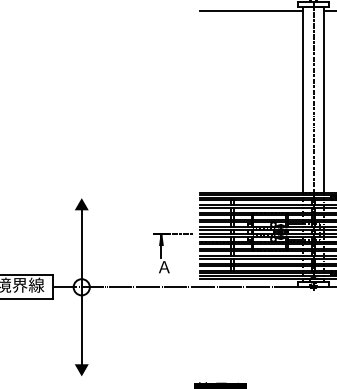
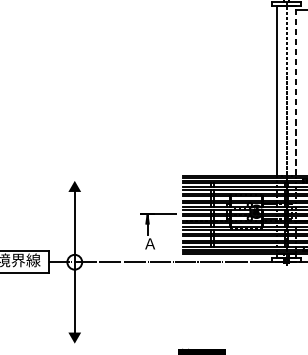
line: (251, 10) -> (229, 9), removed
line: (323, 99) -> (295, 90), solid -> dashed

